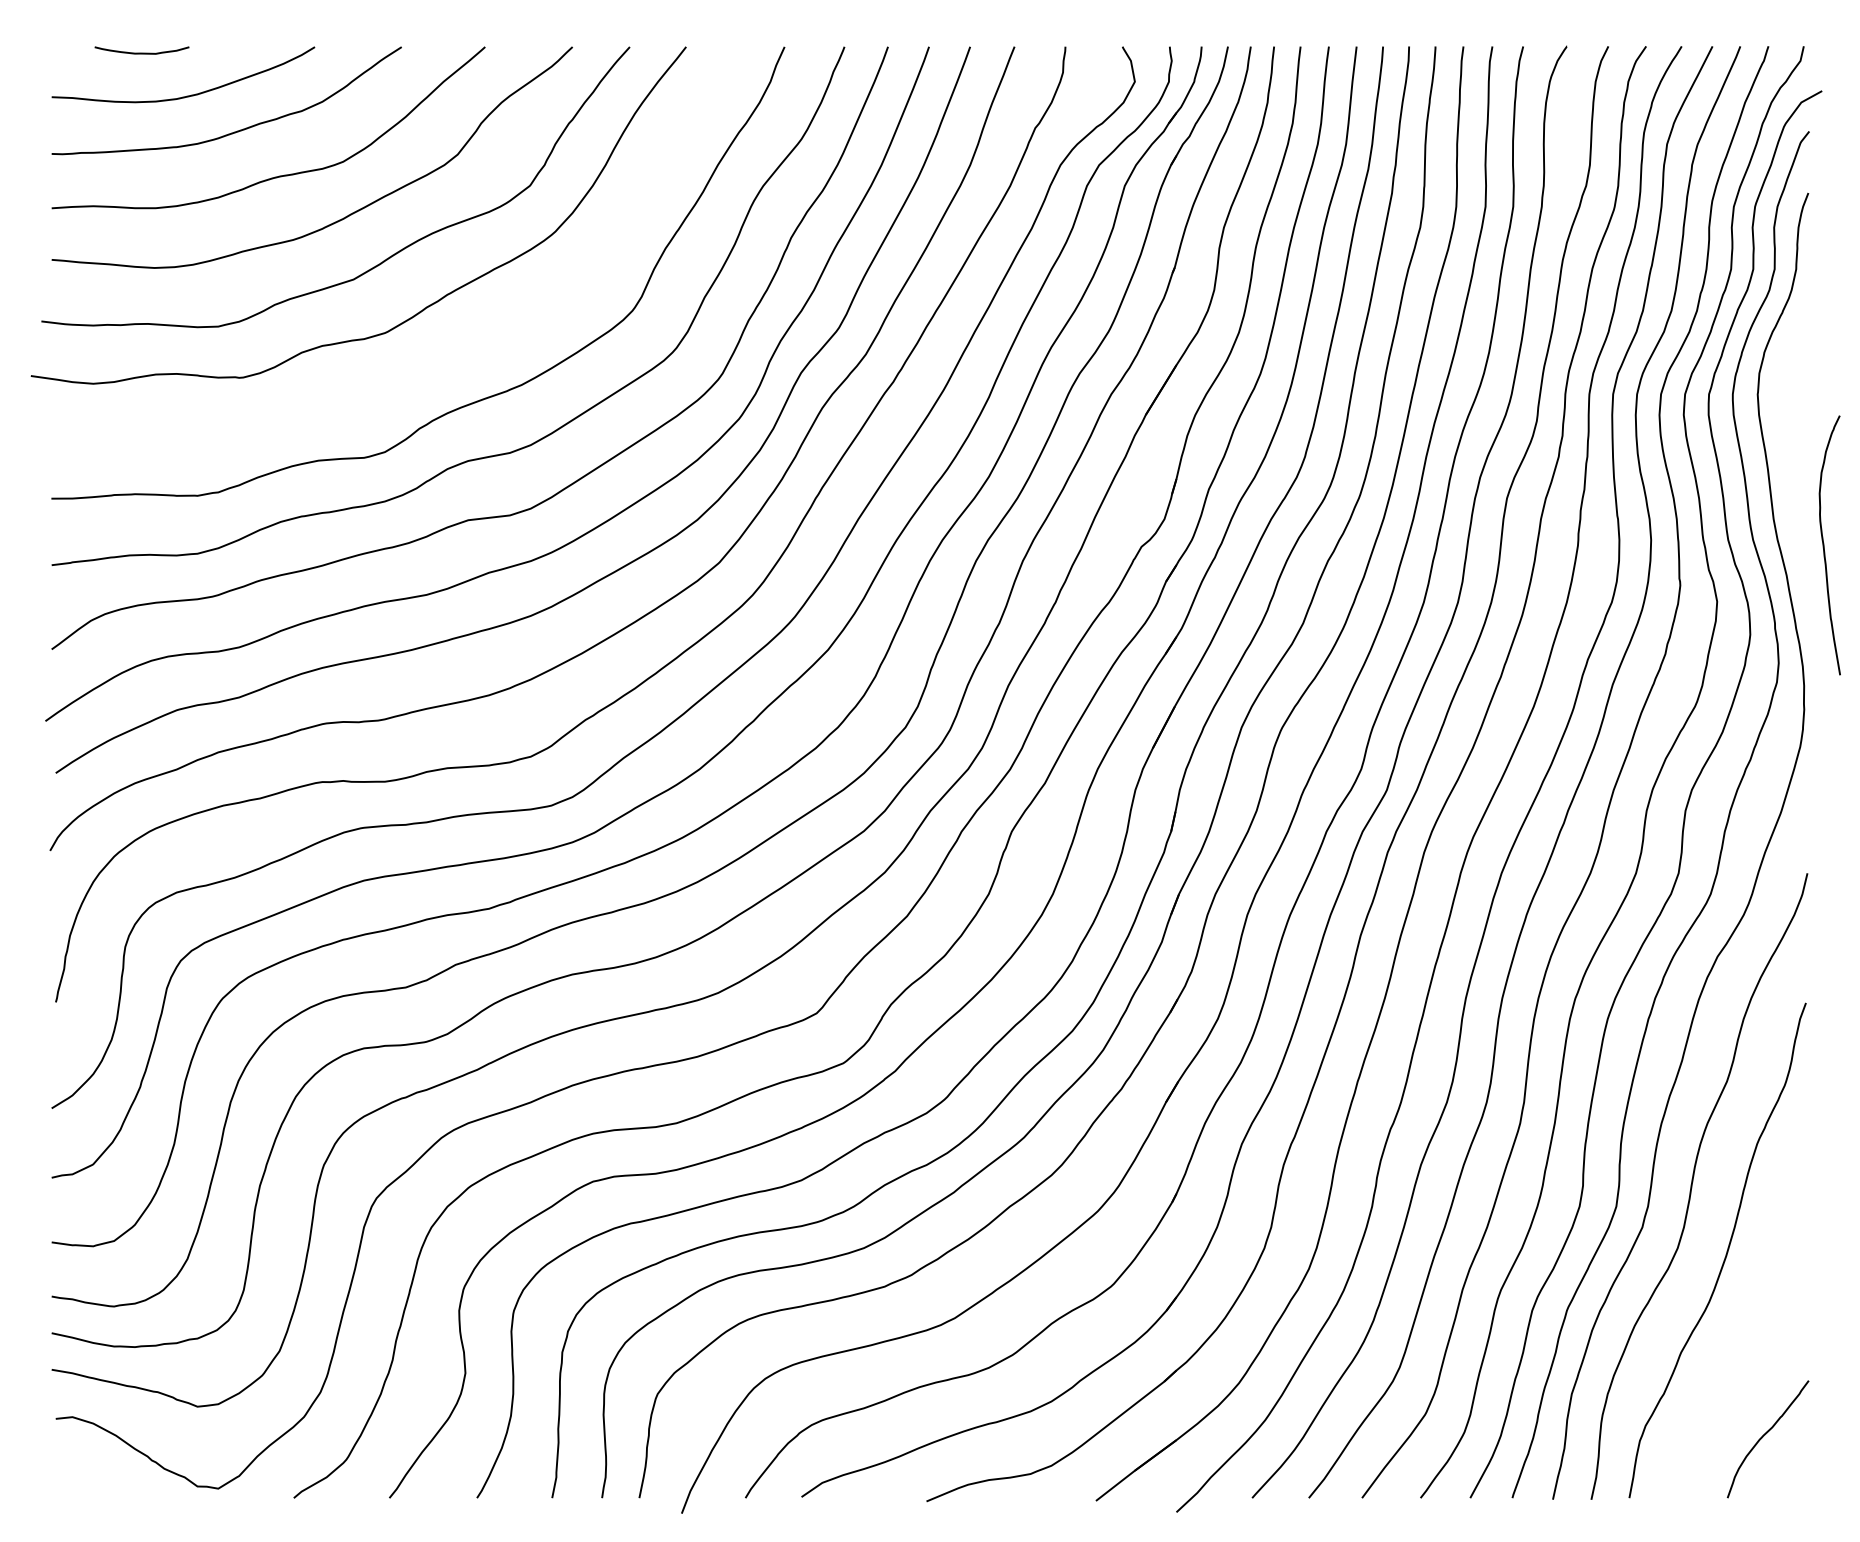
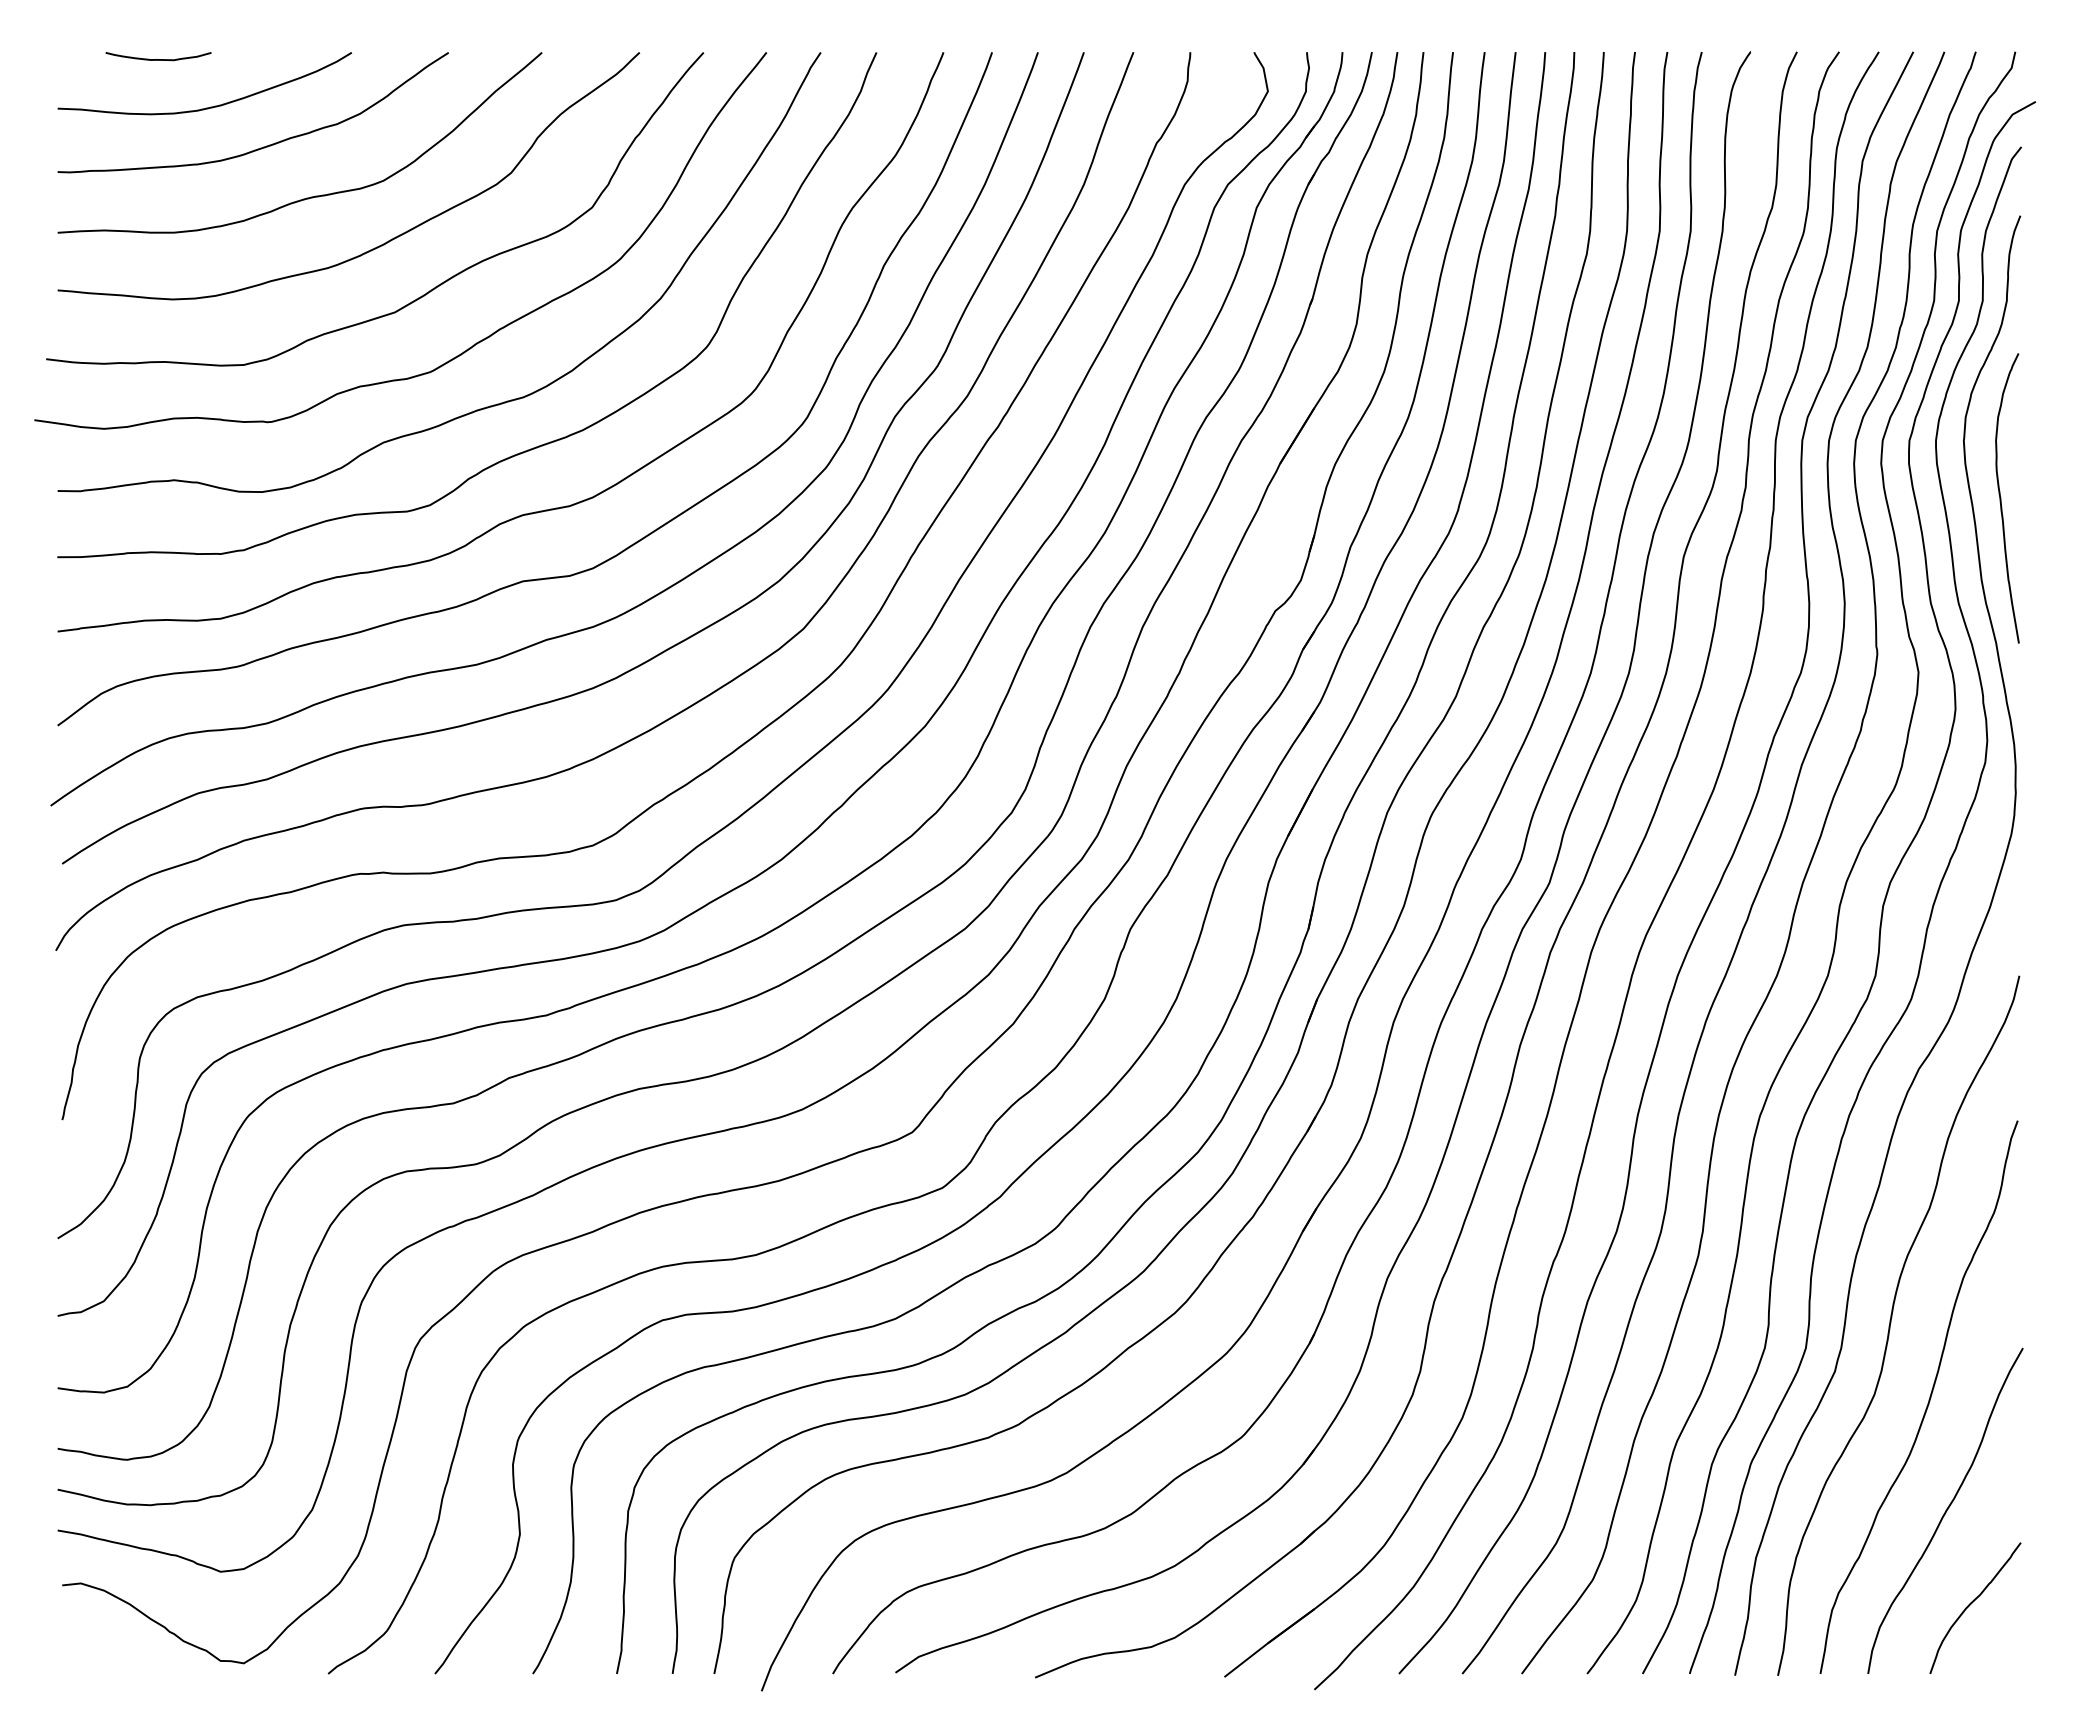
curve: (429, 365) -> (479, 408), added
curve: (1824, 545) -> (2001, 498), moved
curve: (1741, 1351) -> (1945, 1510), added

